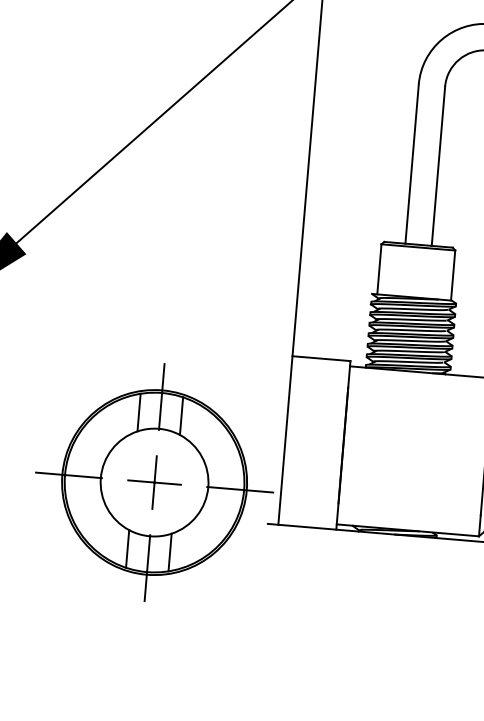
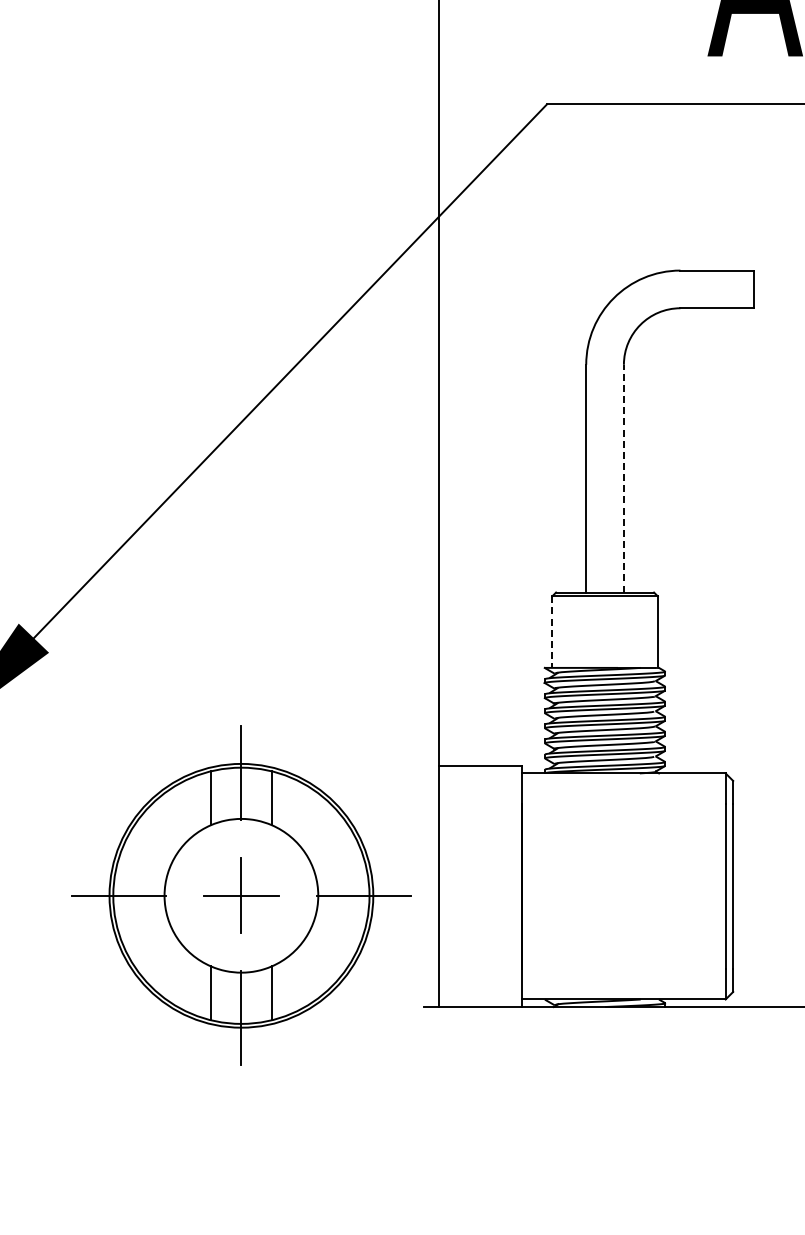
line: (438, 166) -> (623, 478), solid -> dashed
line: (379, 269) -> (552, 632), solid -> dashed
part: (154, 482) -> (241, 895), moved

